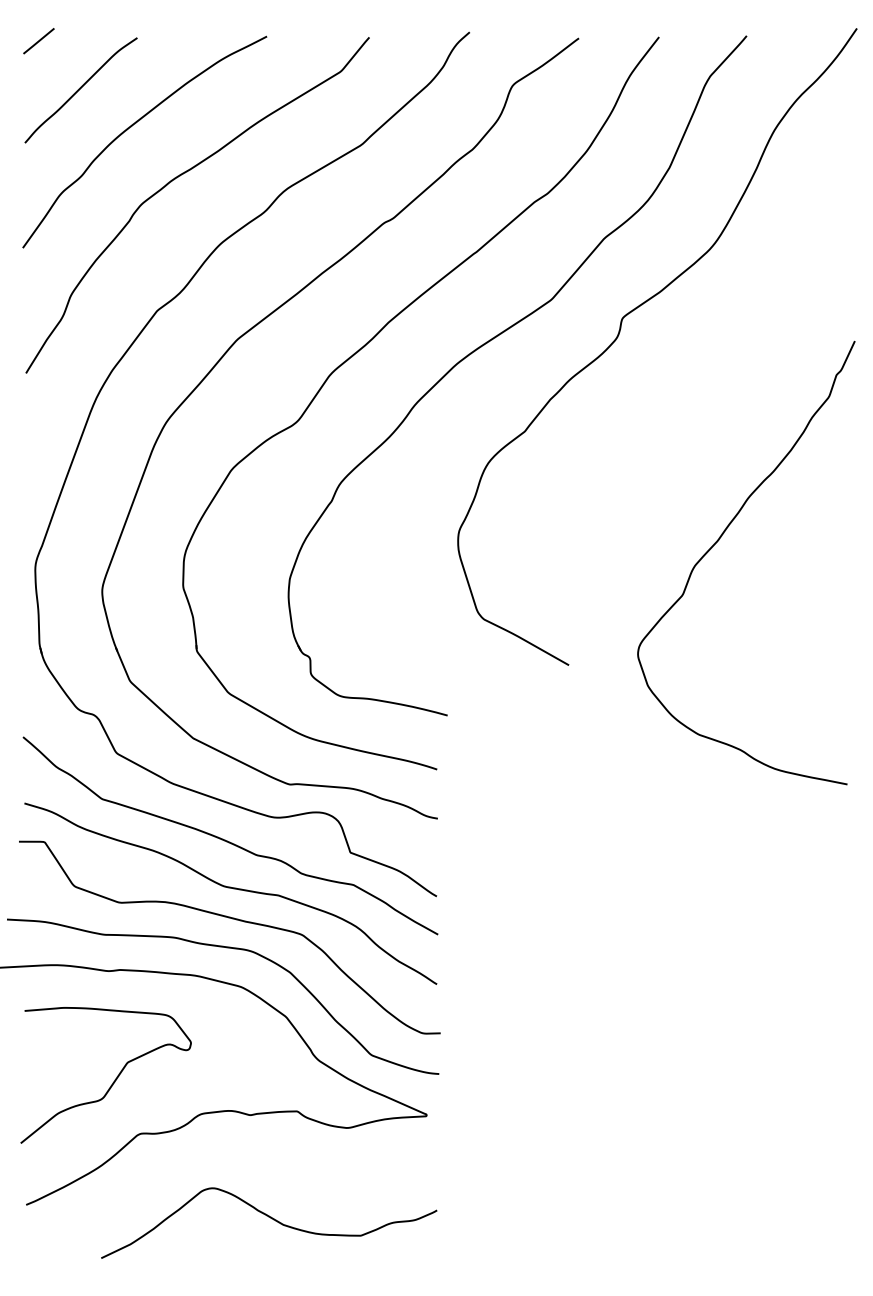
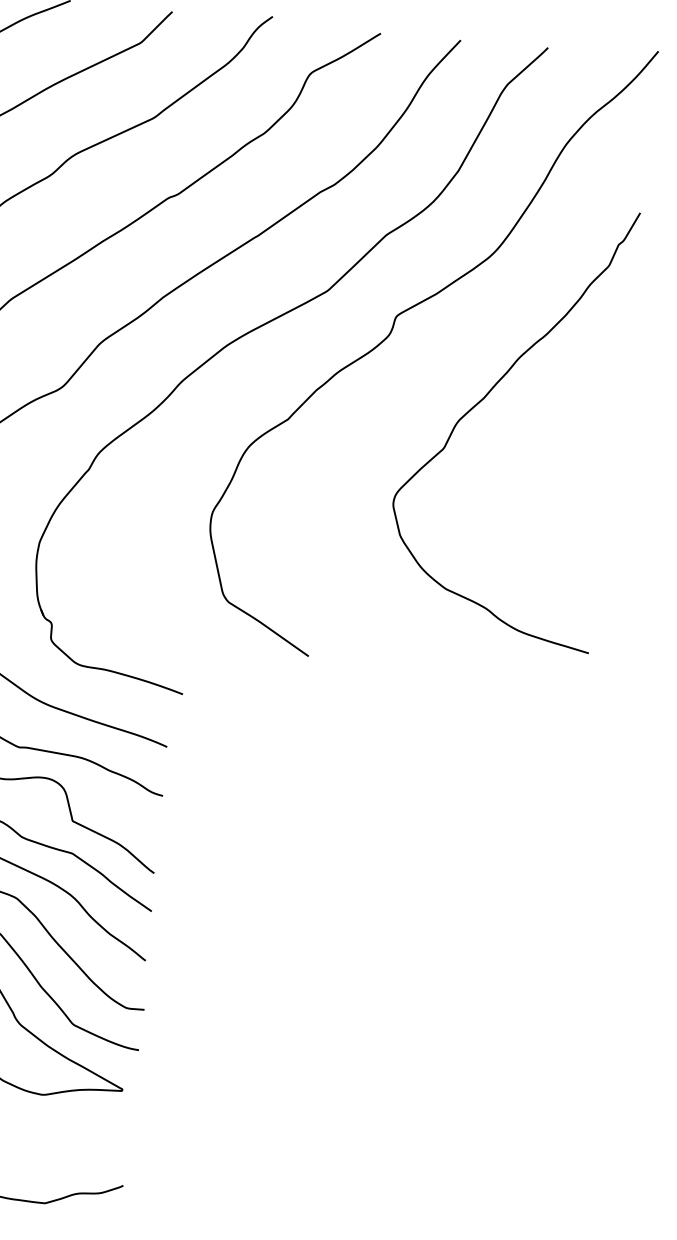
curve: (719, 540) -> (485, 397), moved

